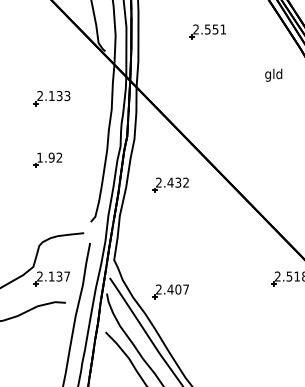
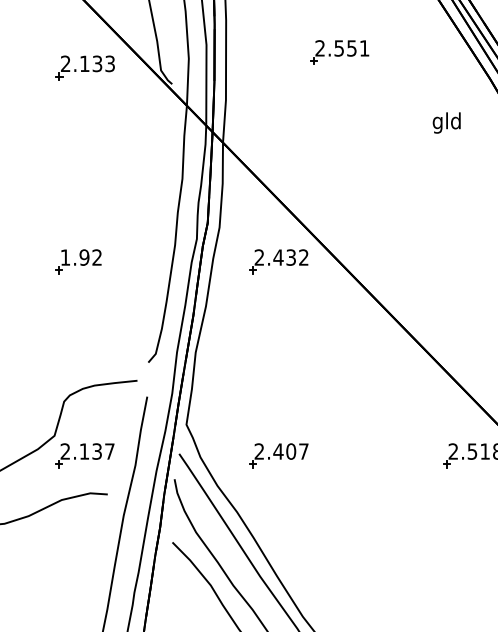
part: (51, 98) -> (84, 67), moved
part: (170, 184) -> (278, 260), moved
part: (170, 291) -> (278, 454), moved

